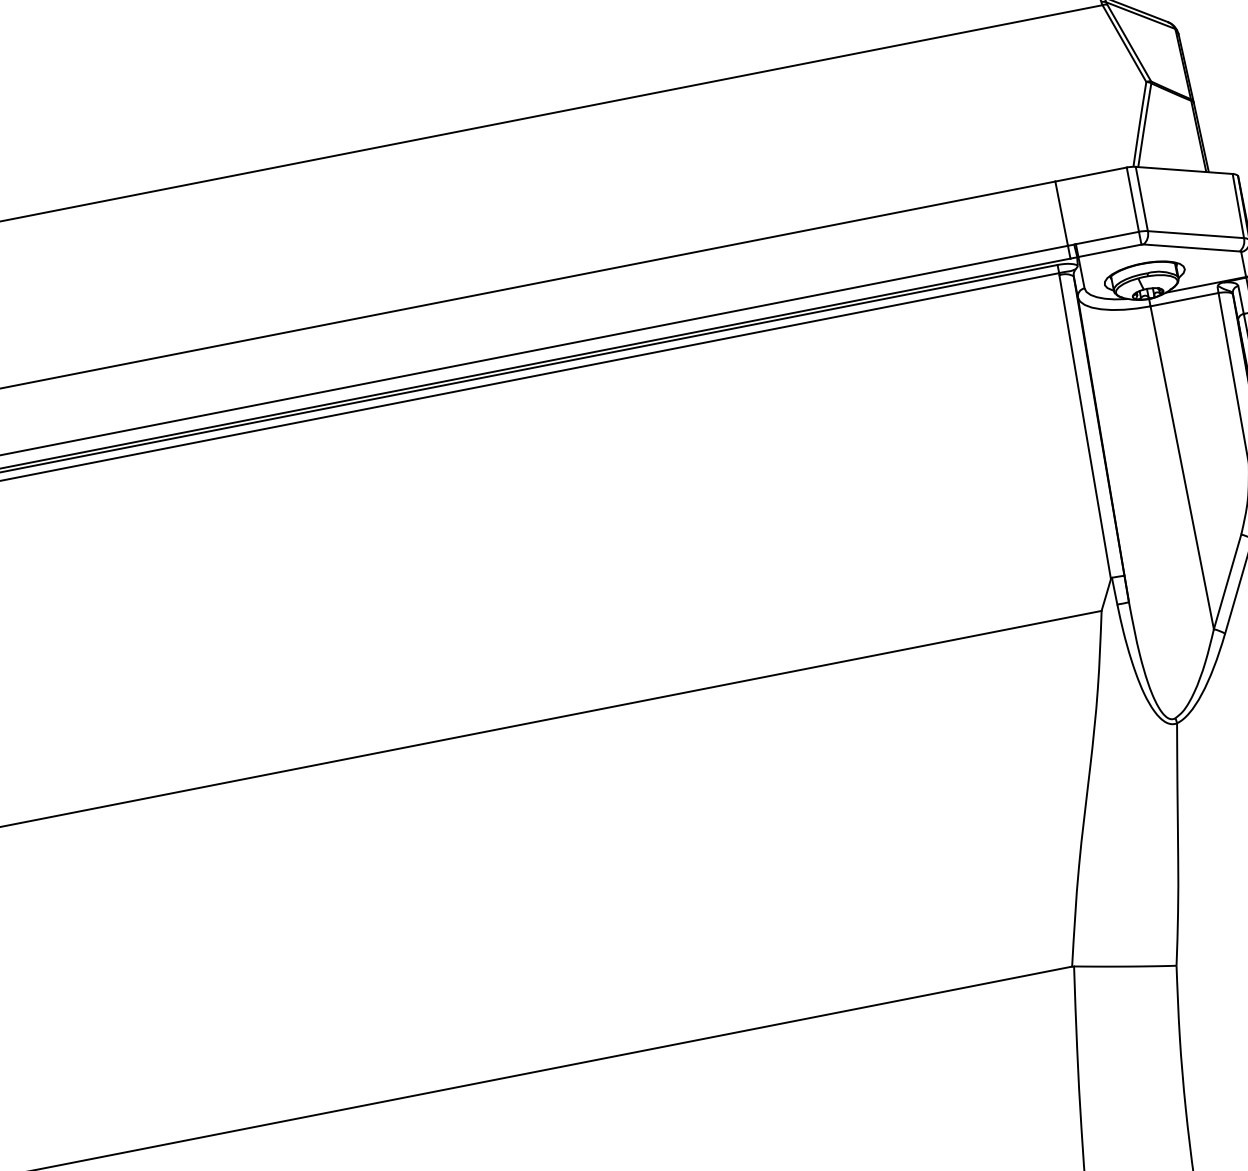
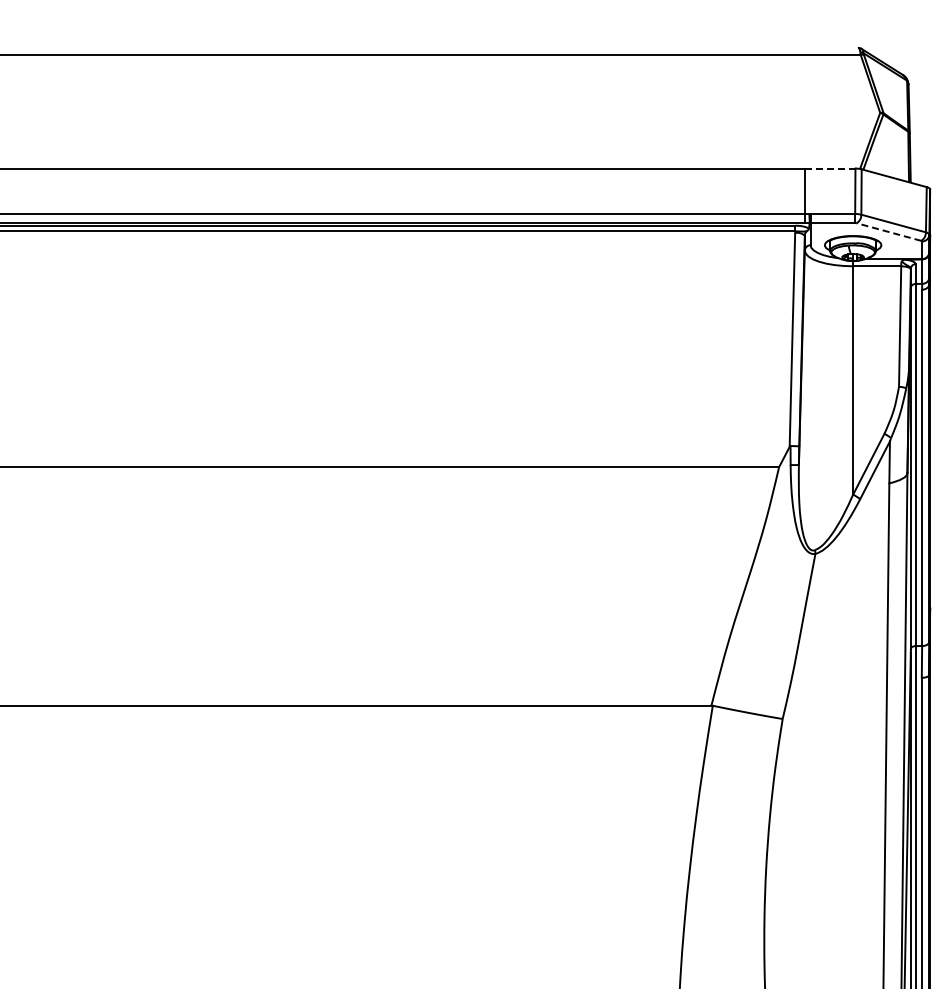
line: (1091, 174) -> (830, 168), solid -> dashed
line: (1190, 247) -> (888, 231), solid -> dashed

